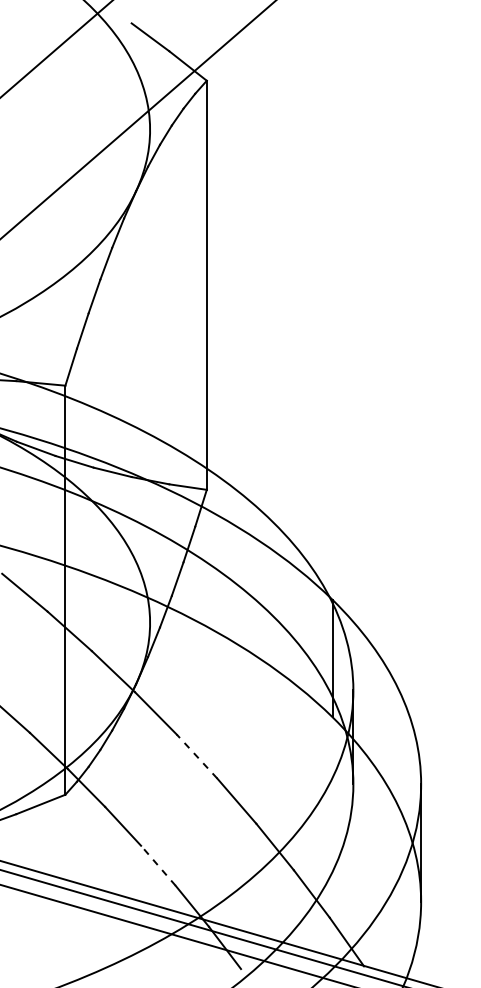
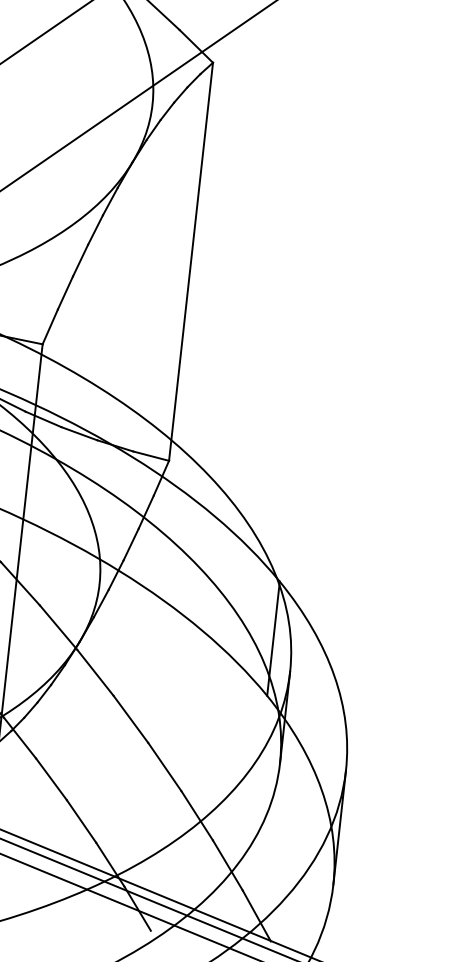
line: (197, 756) -> (131, 719), dashed -> solid
line: (158, 865) -> (81, 821), dashed -> solid

